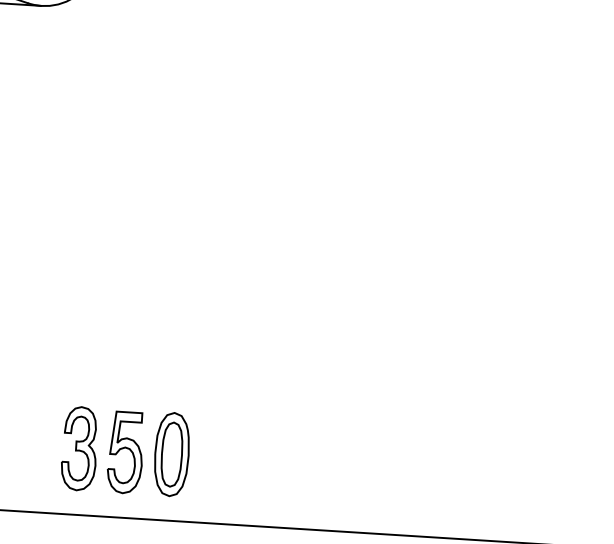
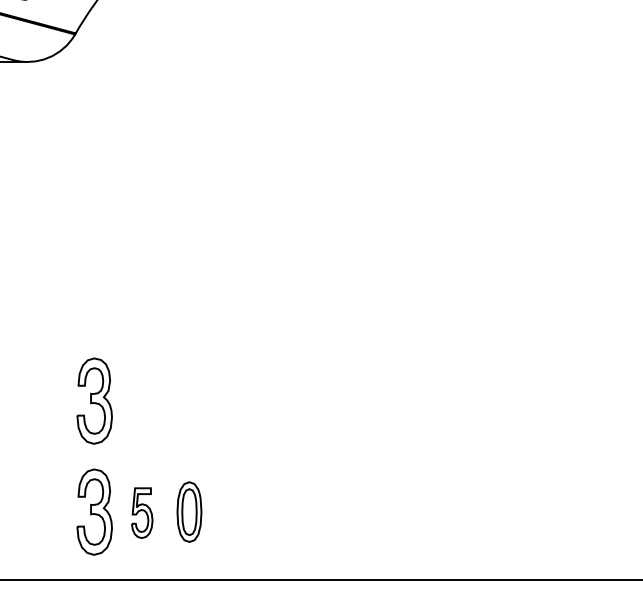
part: (86, 339) -> (94, 400), added
part: (126, 452) -> (142, 512), size x0.6
part: (172, 453) -> (189, 511), size x0.7

